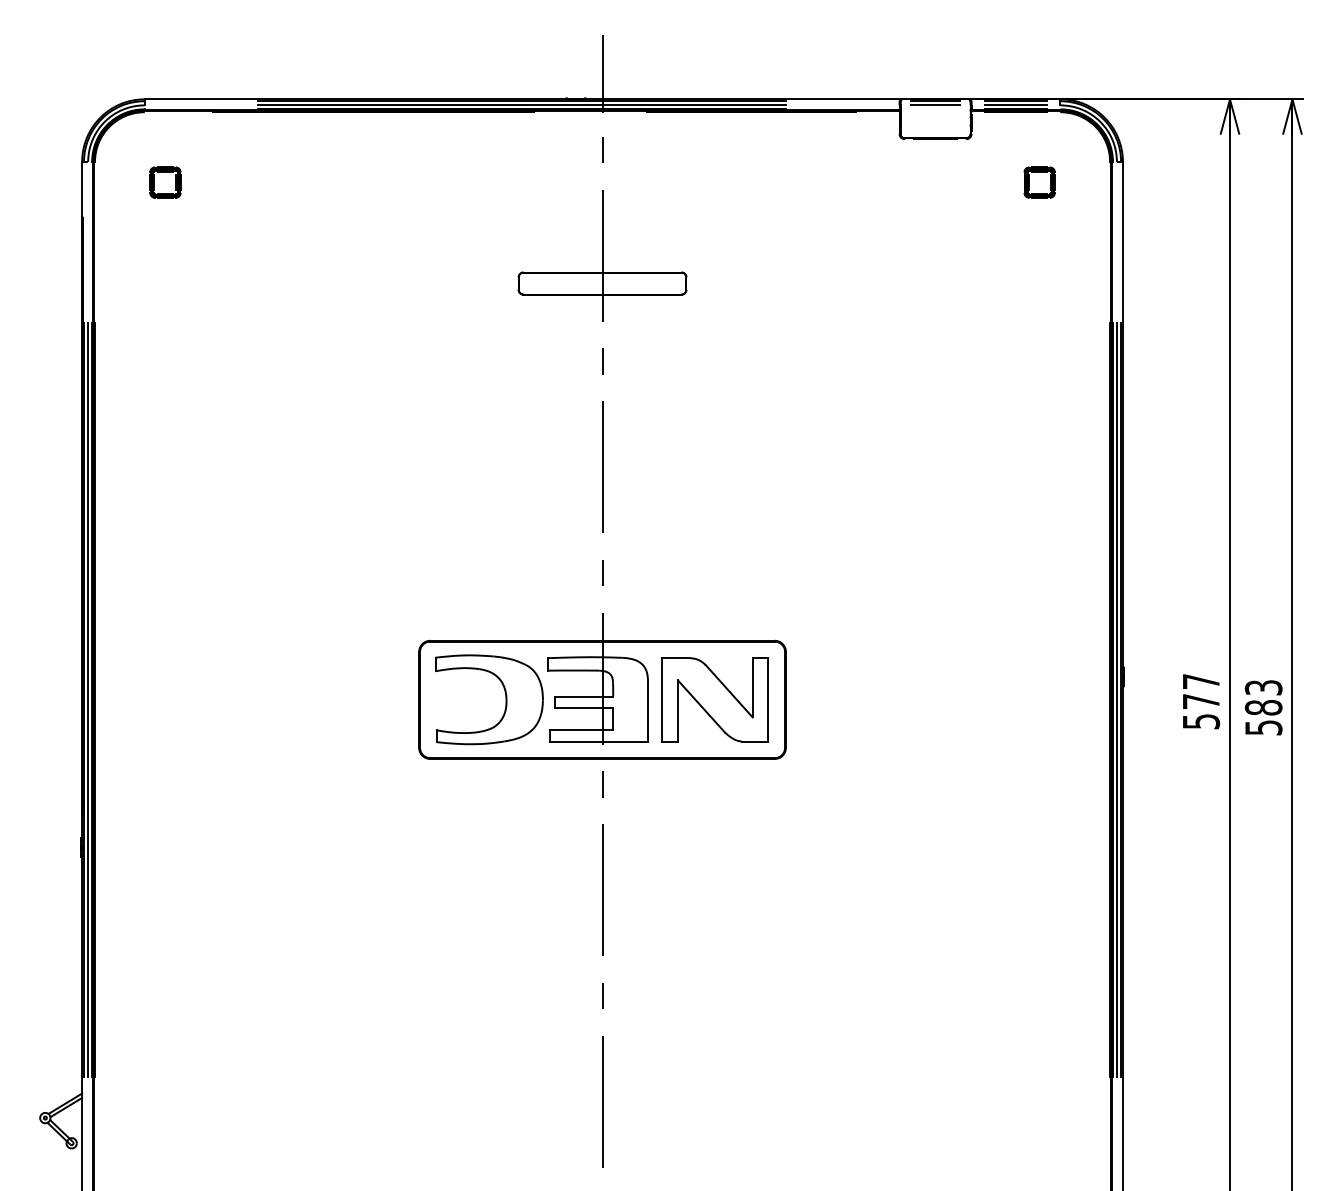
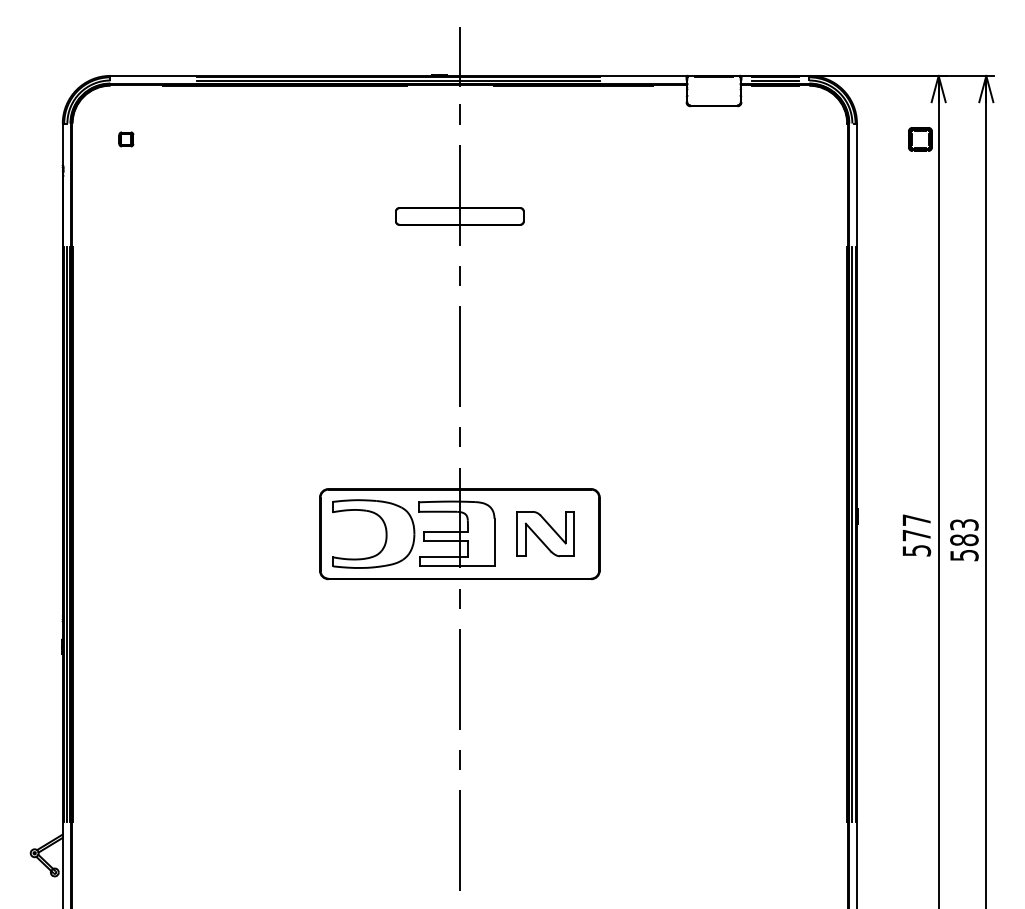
line: (934, 105) -> (713, 80), removed
part: (165, 182) -> (126, 139), size x0.6
part: (1039, 182) -> (920, 139), moved
part: (714, 699) -> (545, 533), size x0.7

